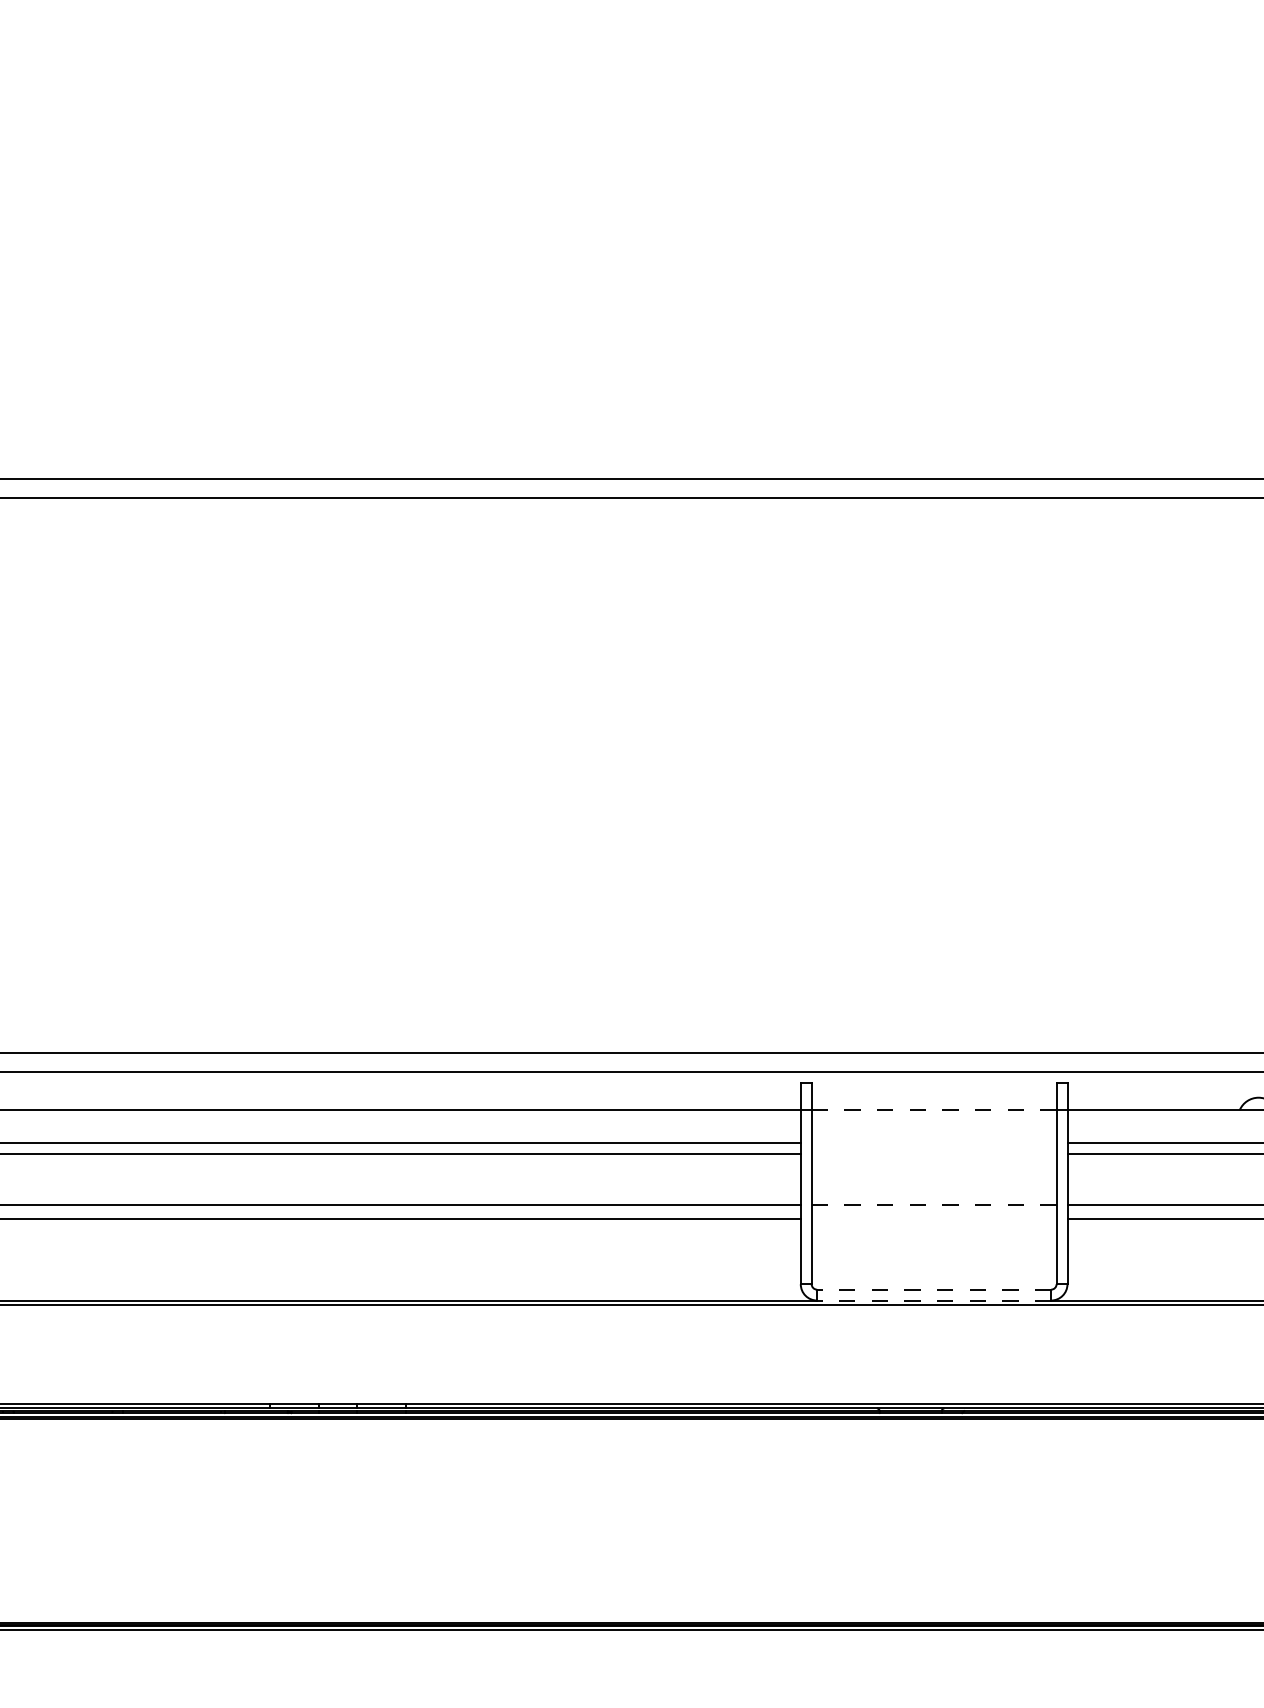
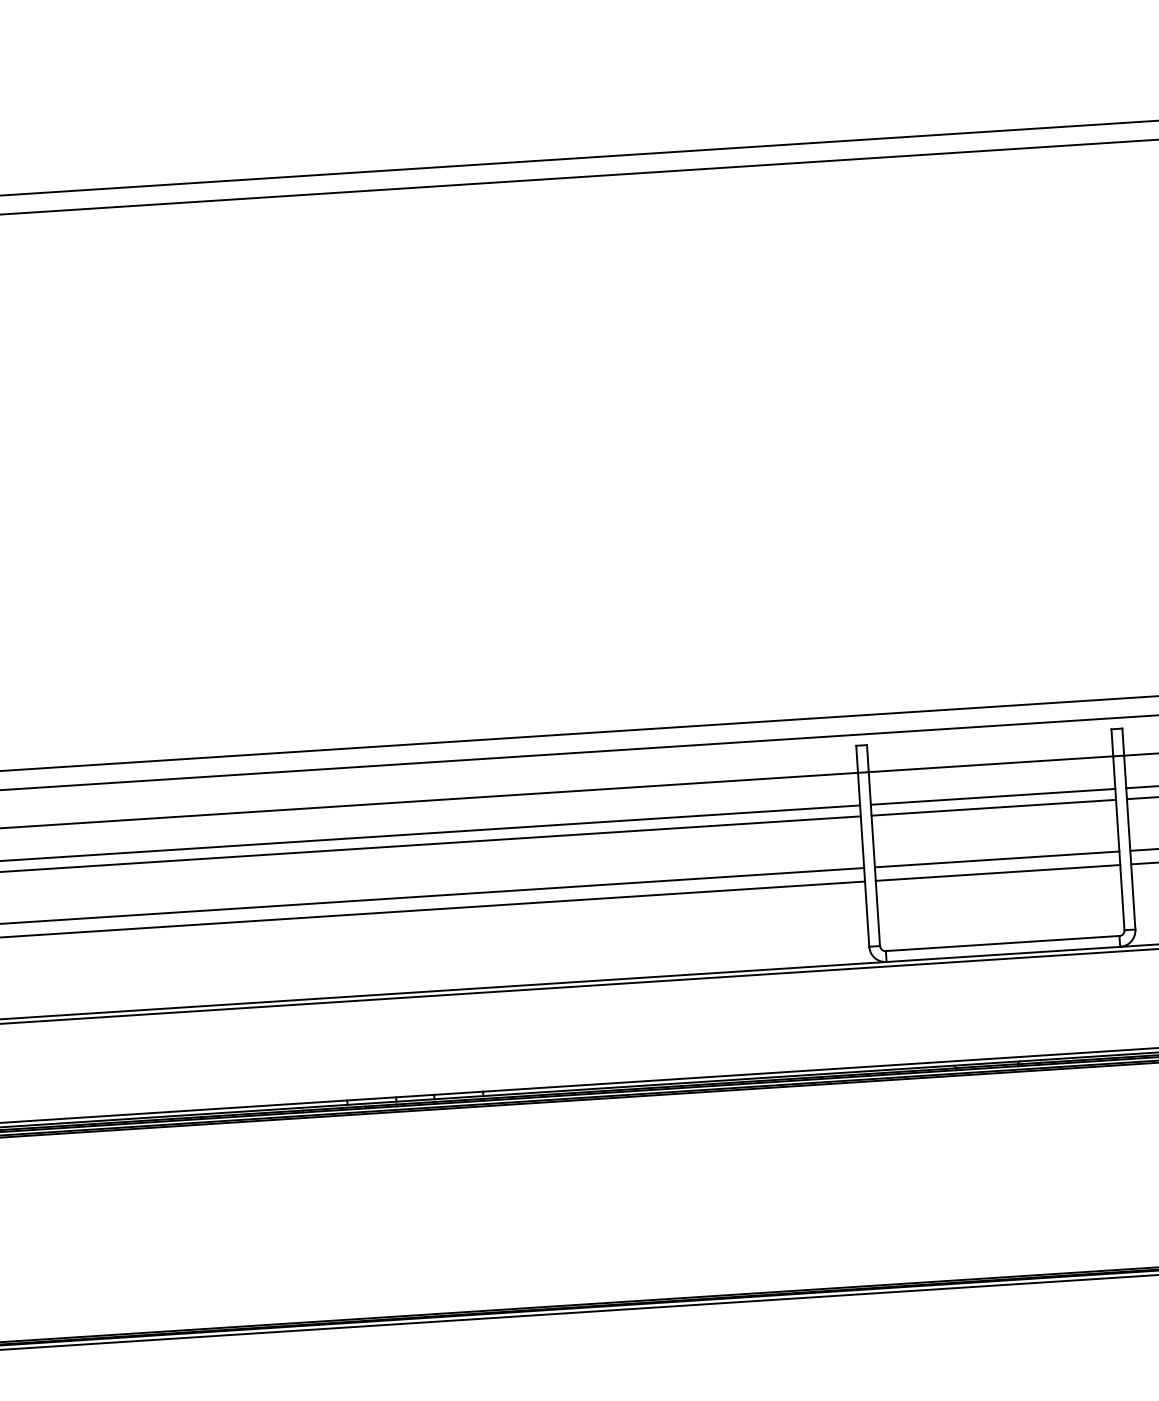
line: (933, 1109) -> (990, 763), dashed -> solid
line: (933, 1142) -> (992, 796), added
line: (933, 1153) -> (993, 807), added
line: (933, 1205) -> (996, 859), dashed -> solid
line: (933, 1218) -> (997, 872), added
line: (933, 1289) -> (1002, 943), dashed -> solid
line: (933, 1300) -> (1002, 954), dashed -> solid

